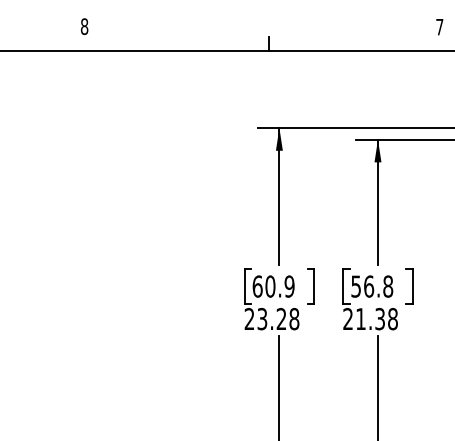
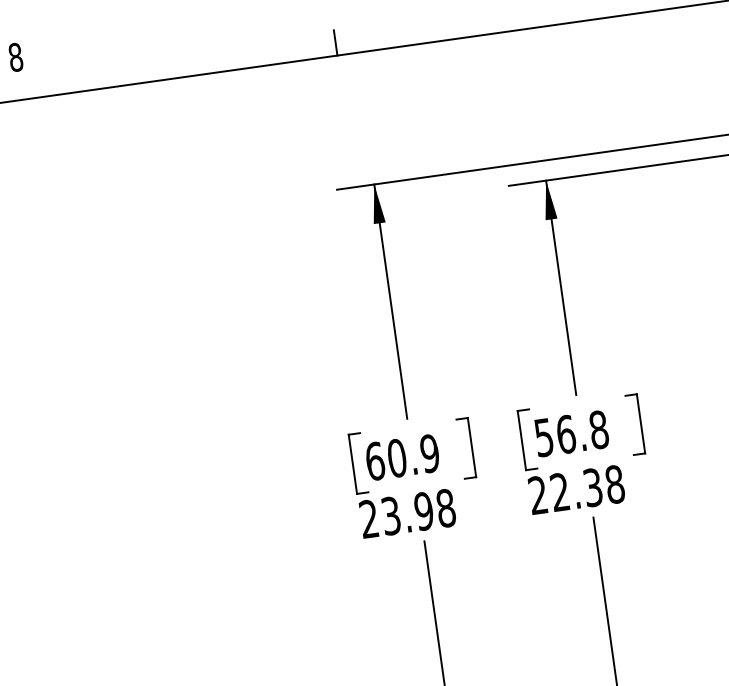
text: (360, 318) -> (559, 491), 21.38 -> 22.38
text: (281, 319) -> (423, 512), 23.28 -> 23.98

